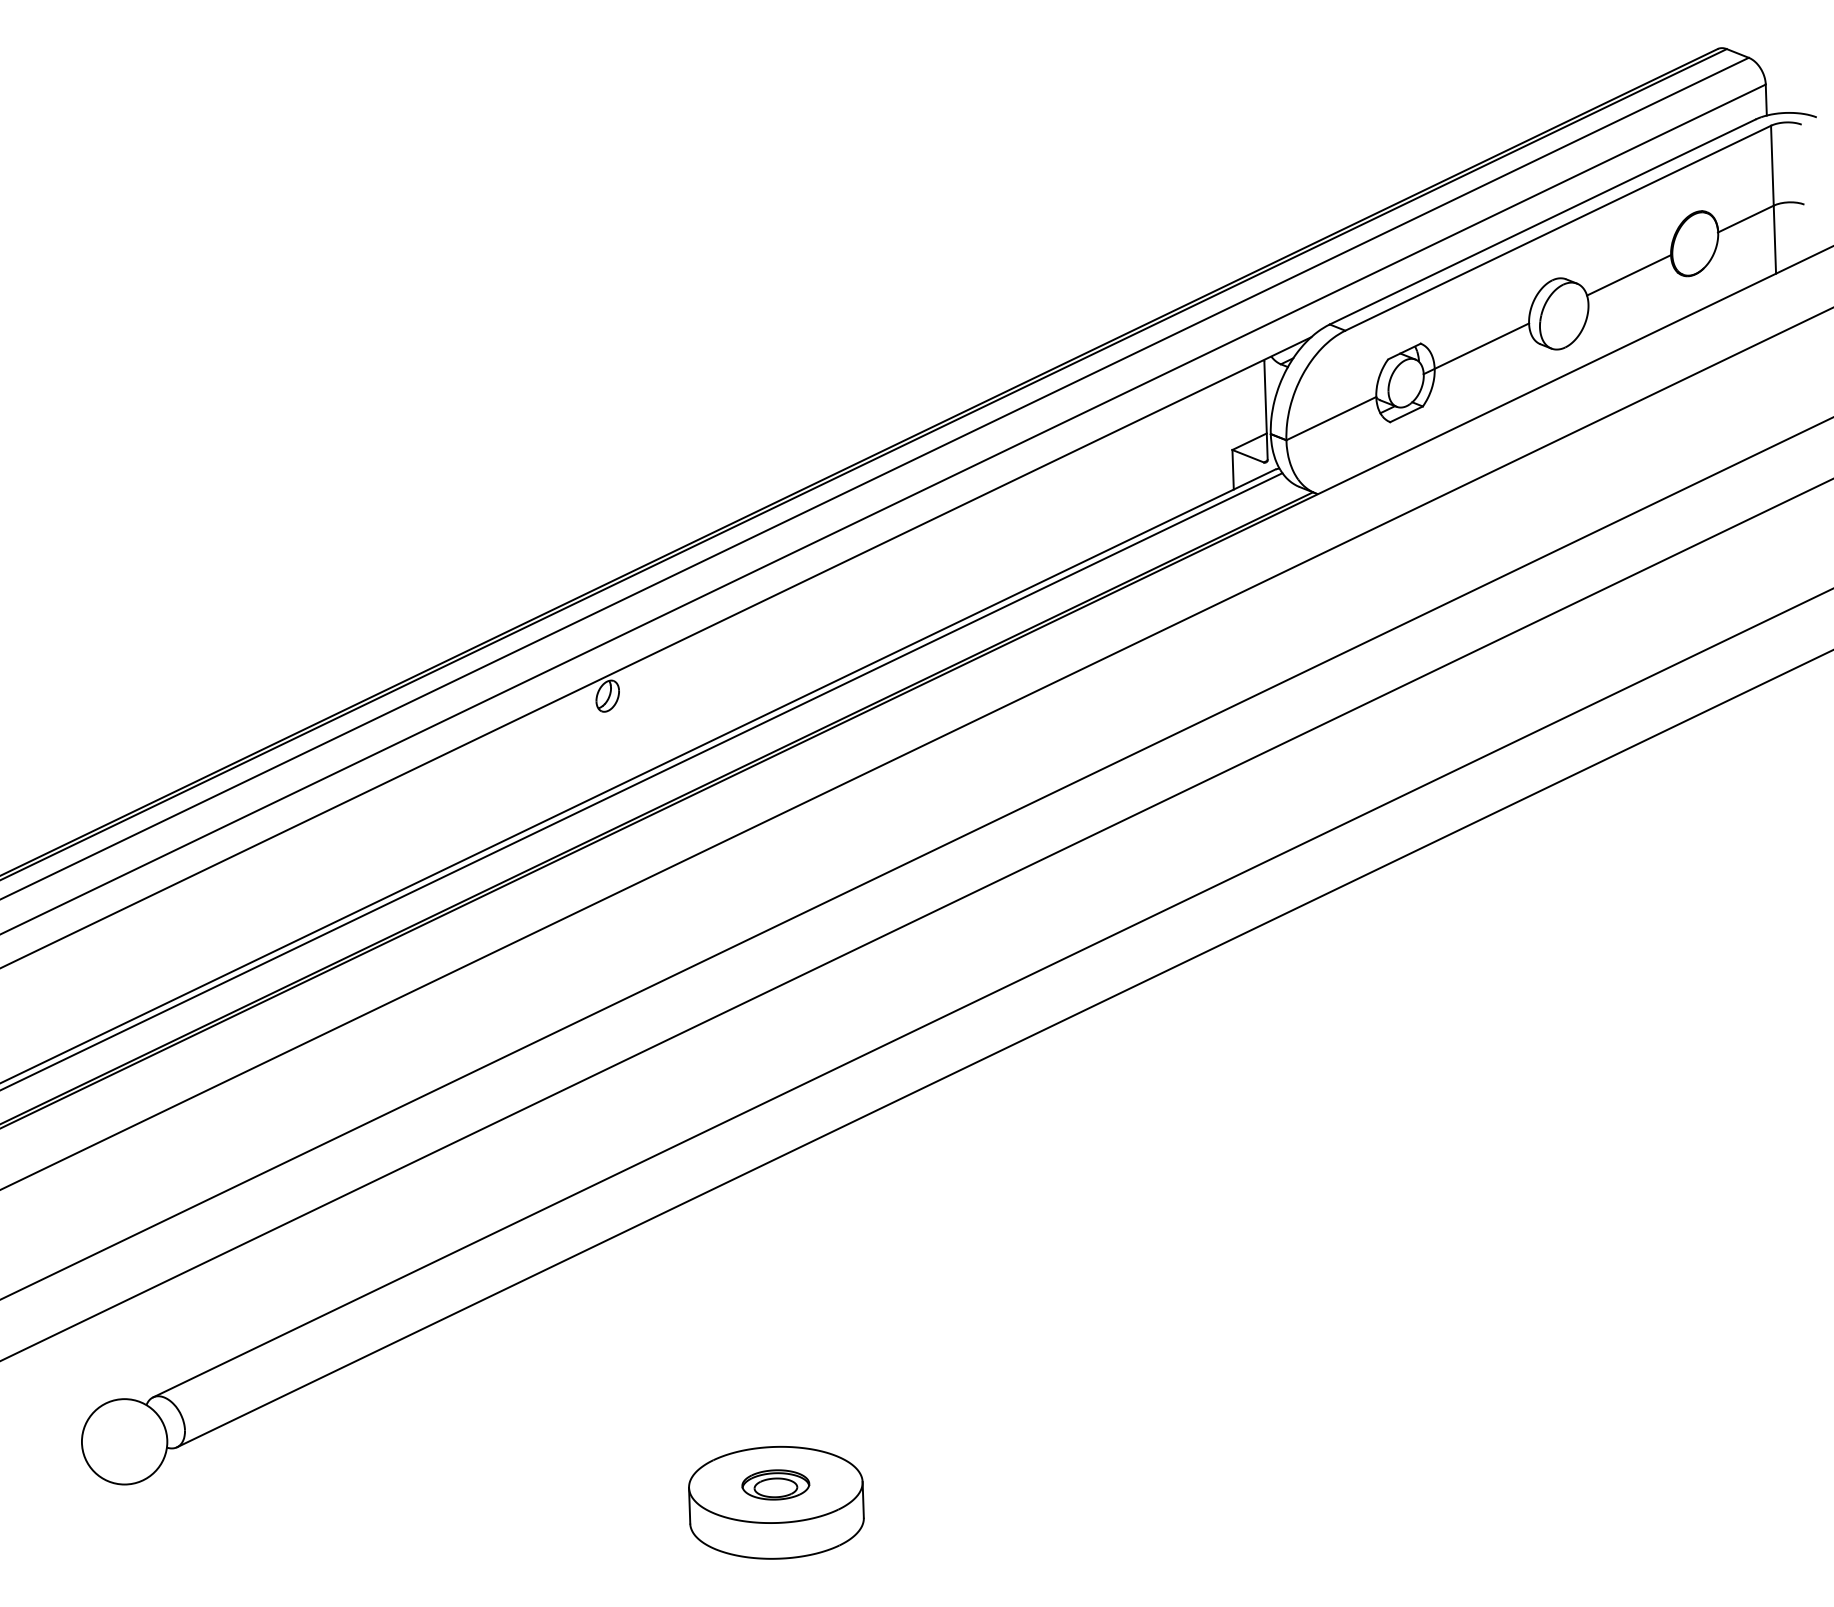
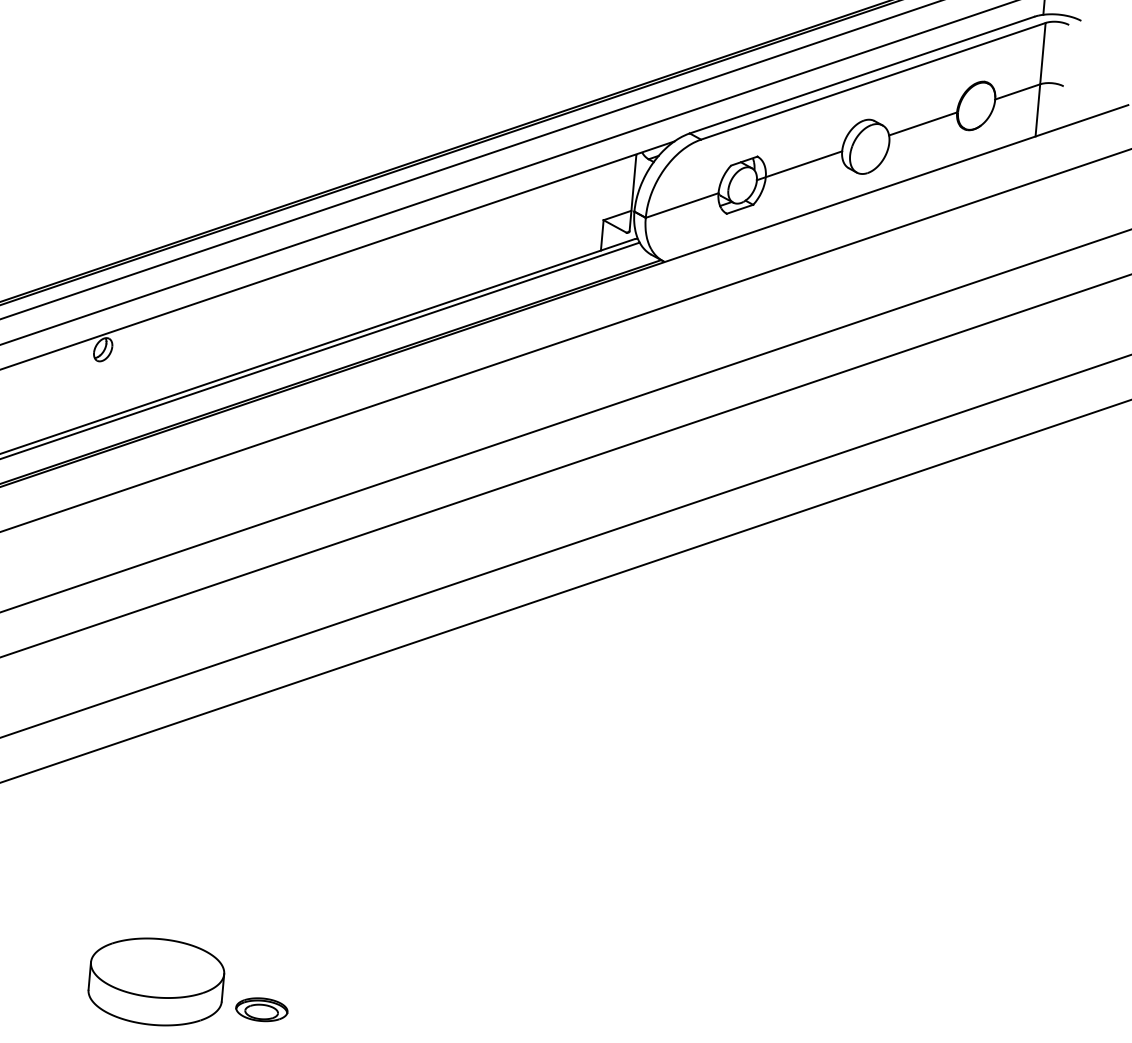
part: (775, 1484) -> (261, 1009), moved

